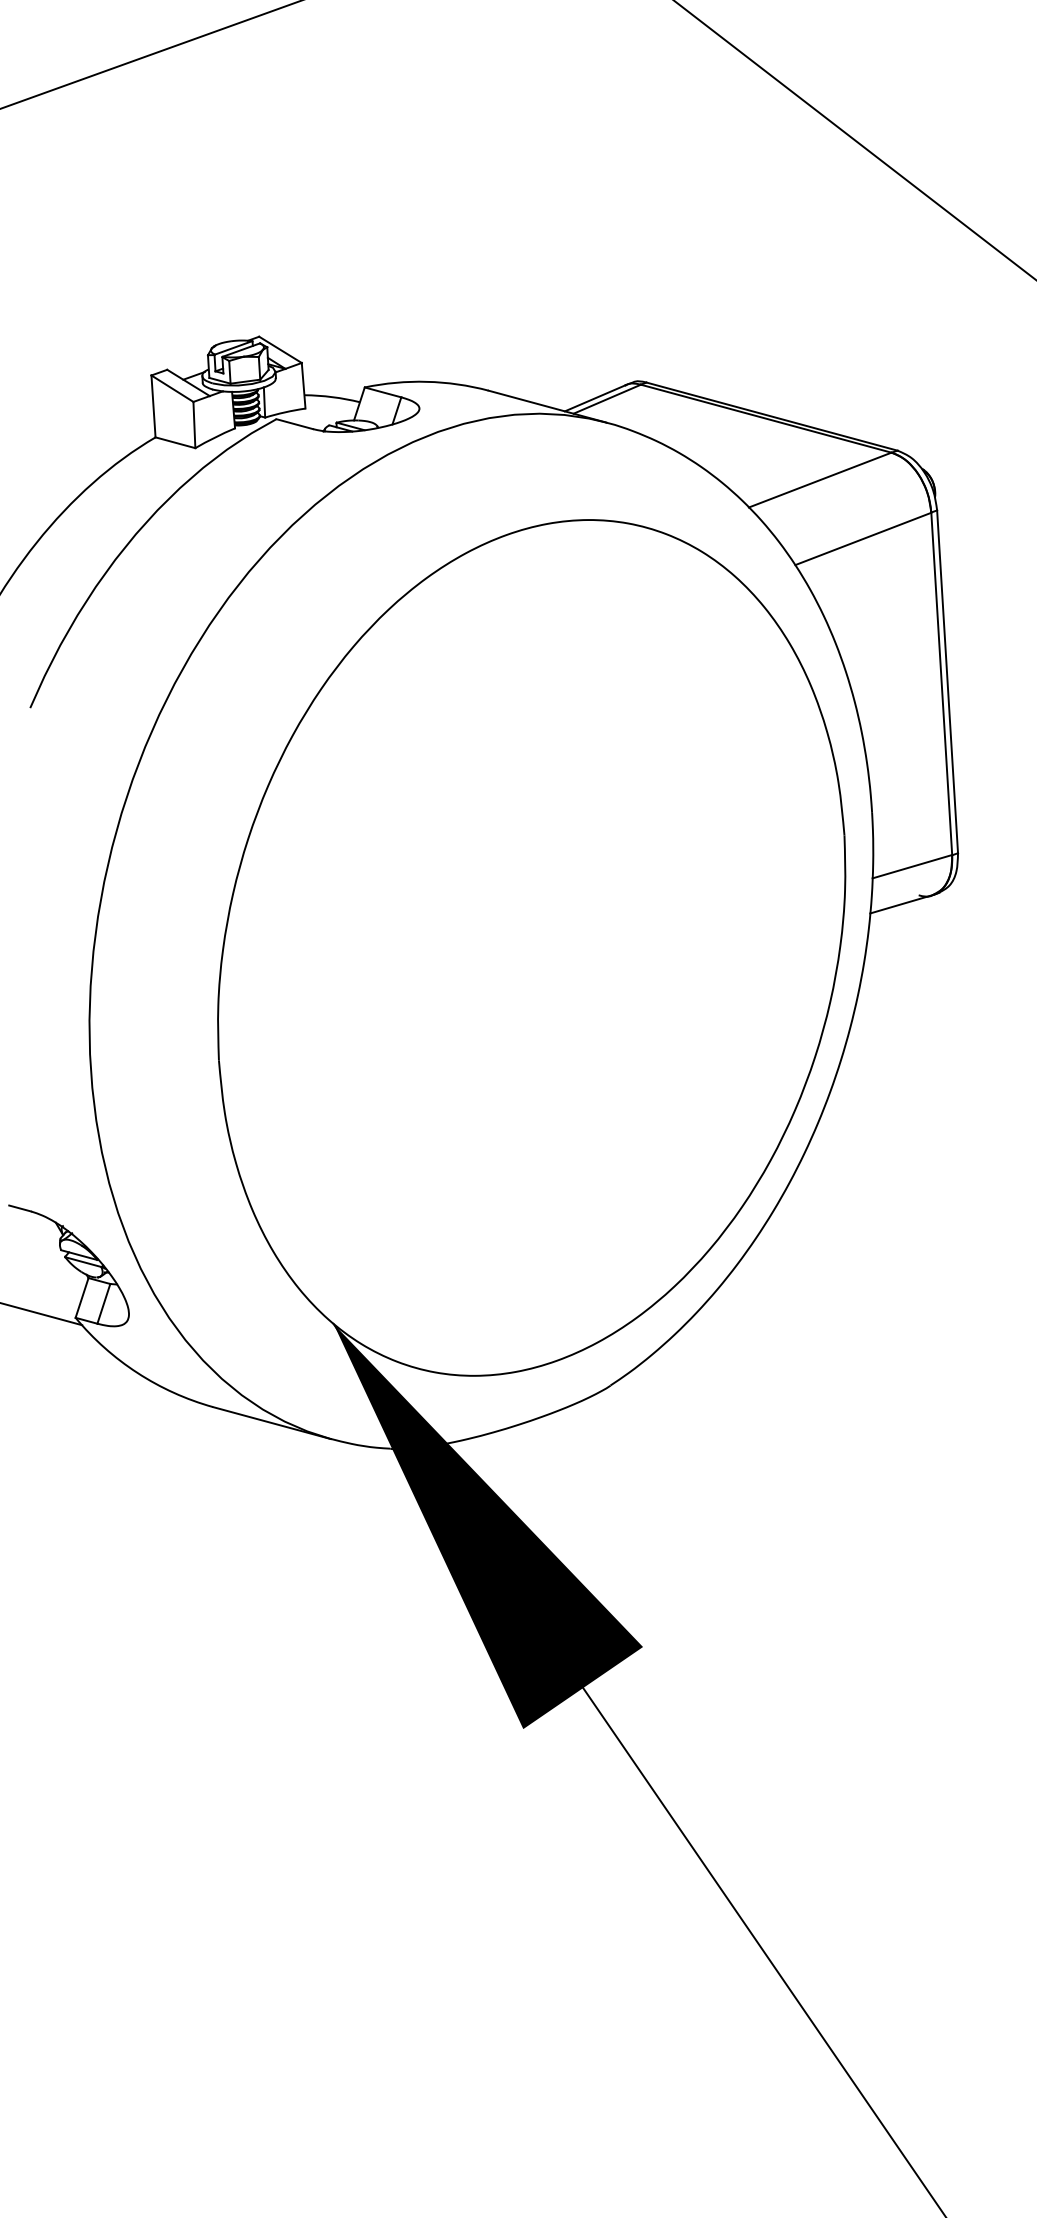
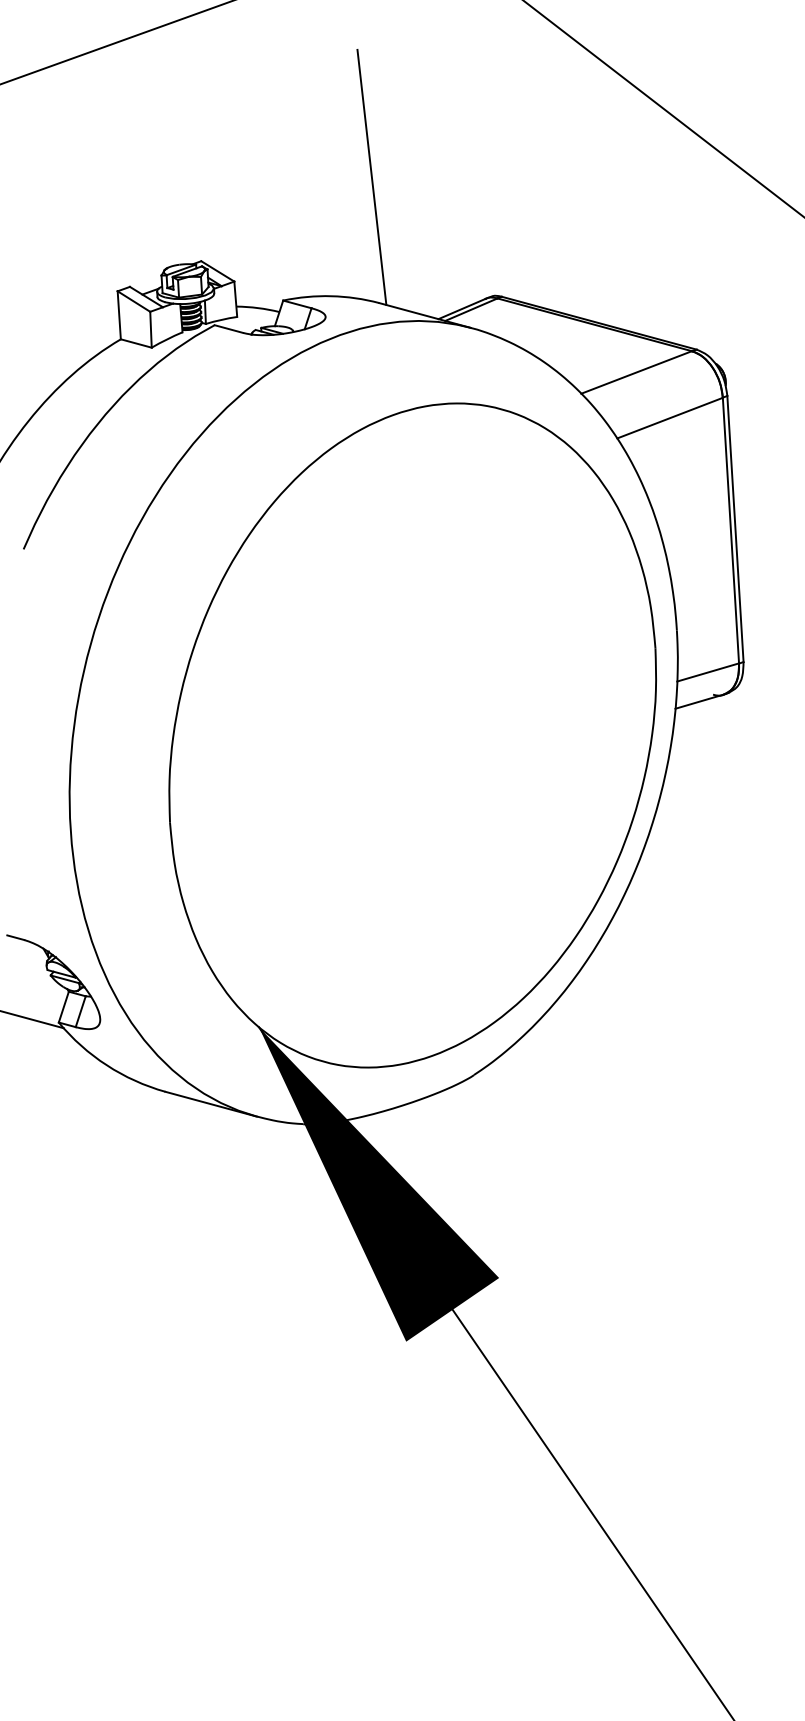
line: (478, 228) -> (371, 177), added

